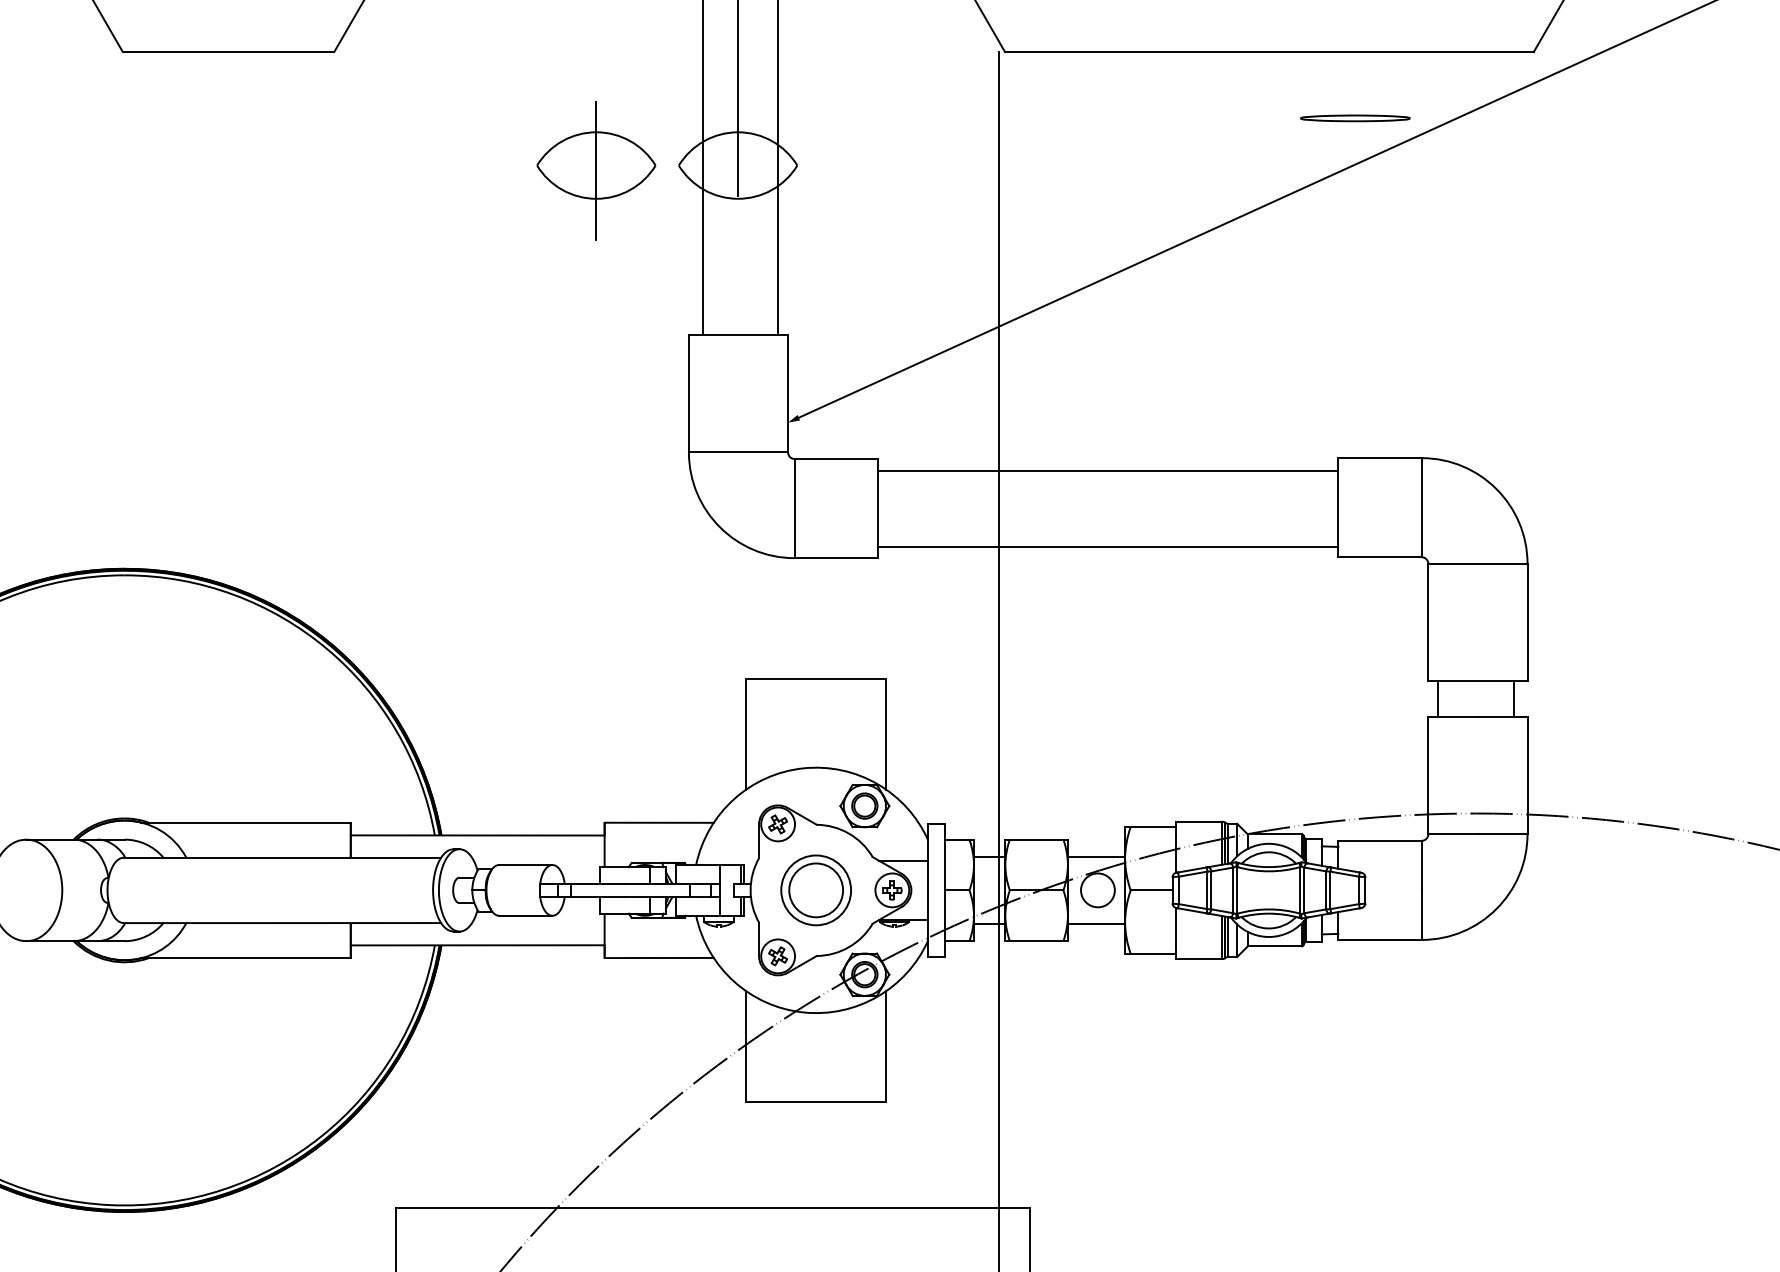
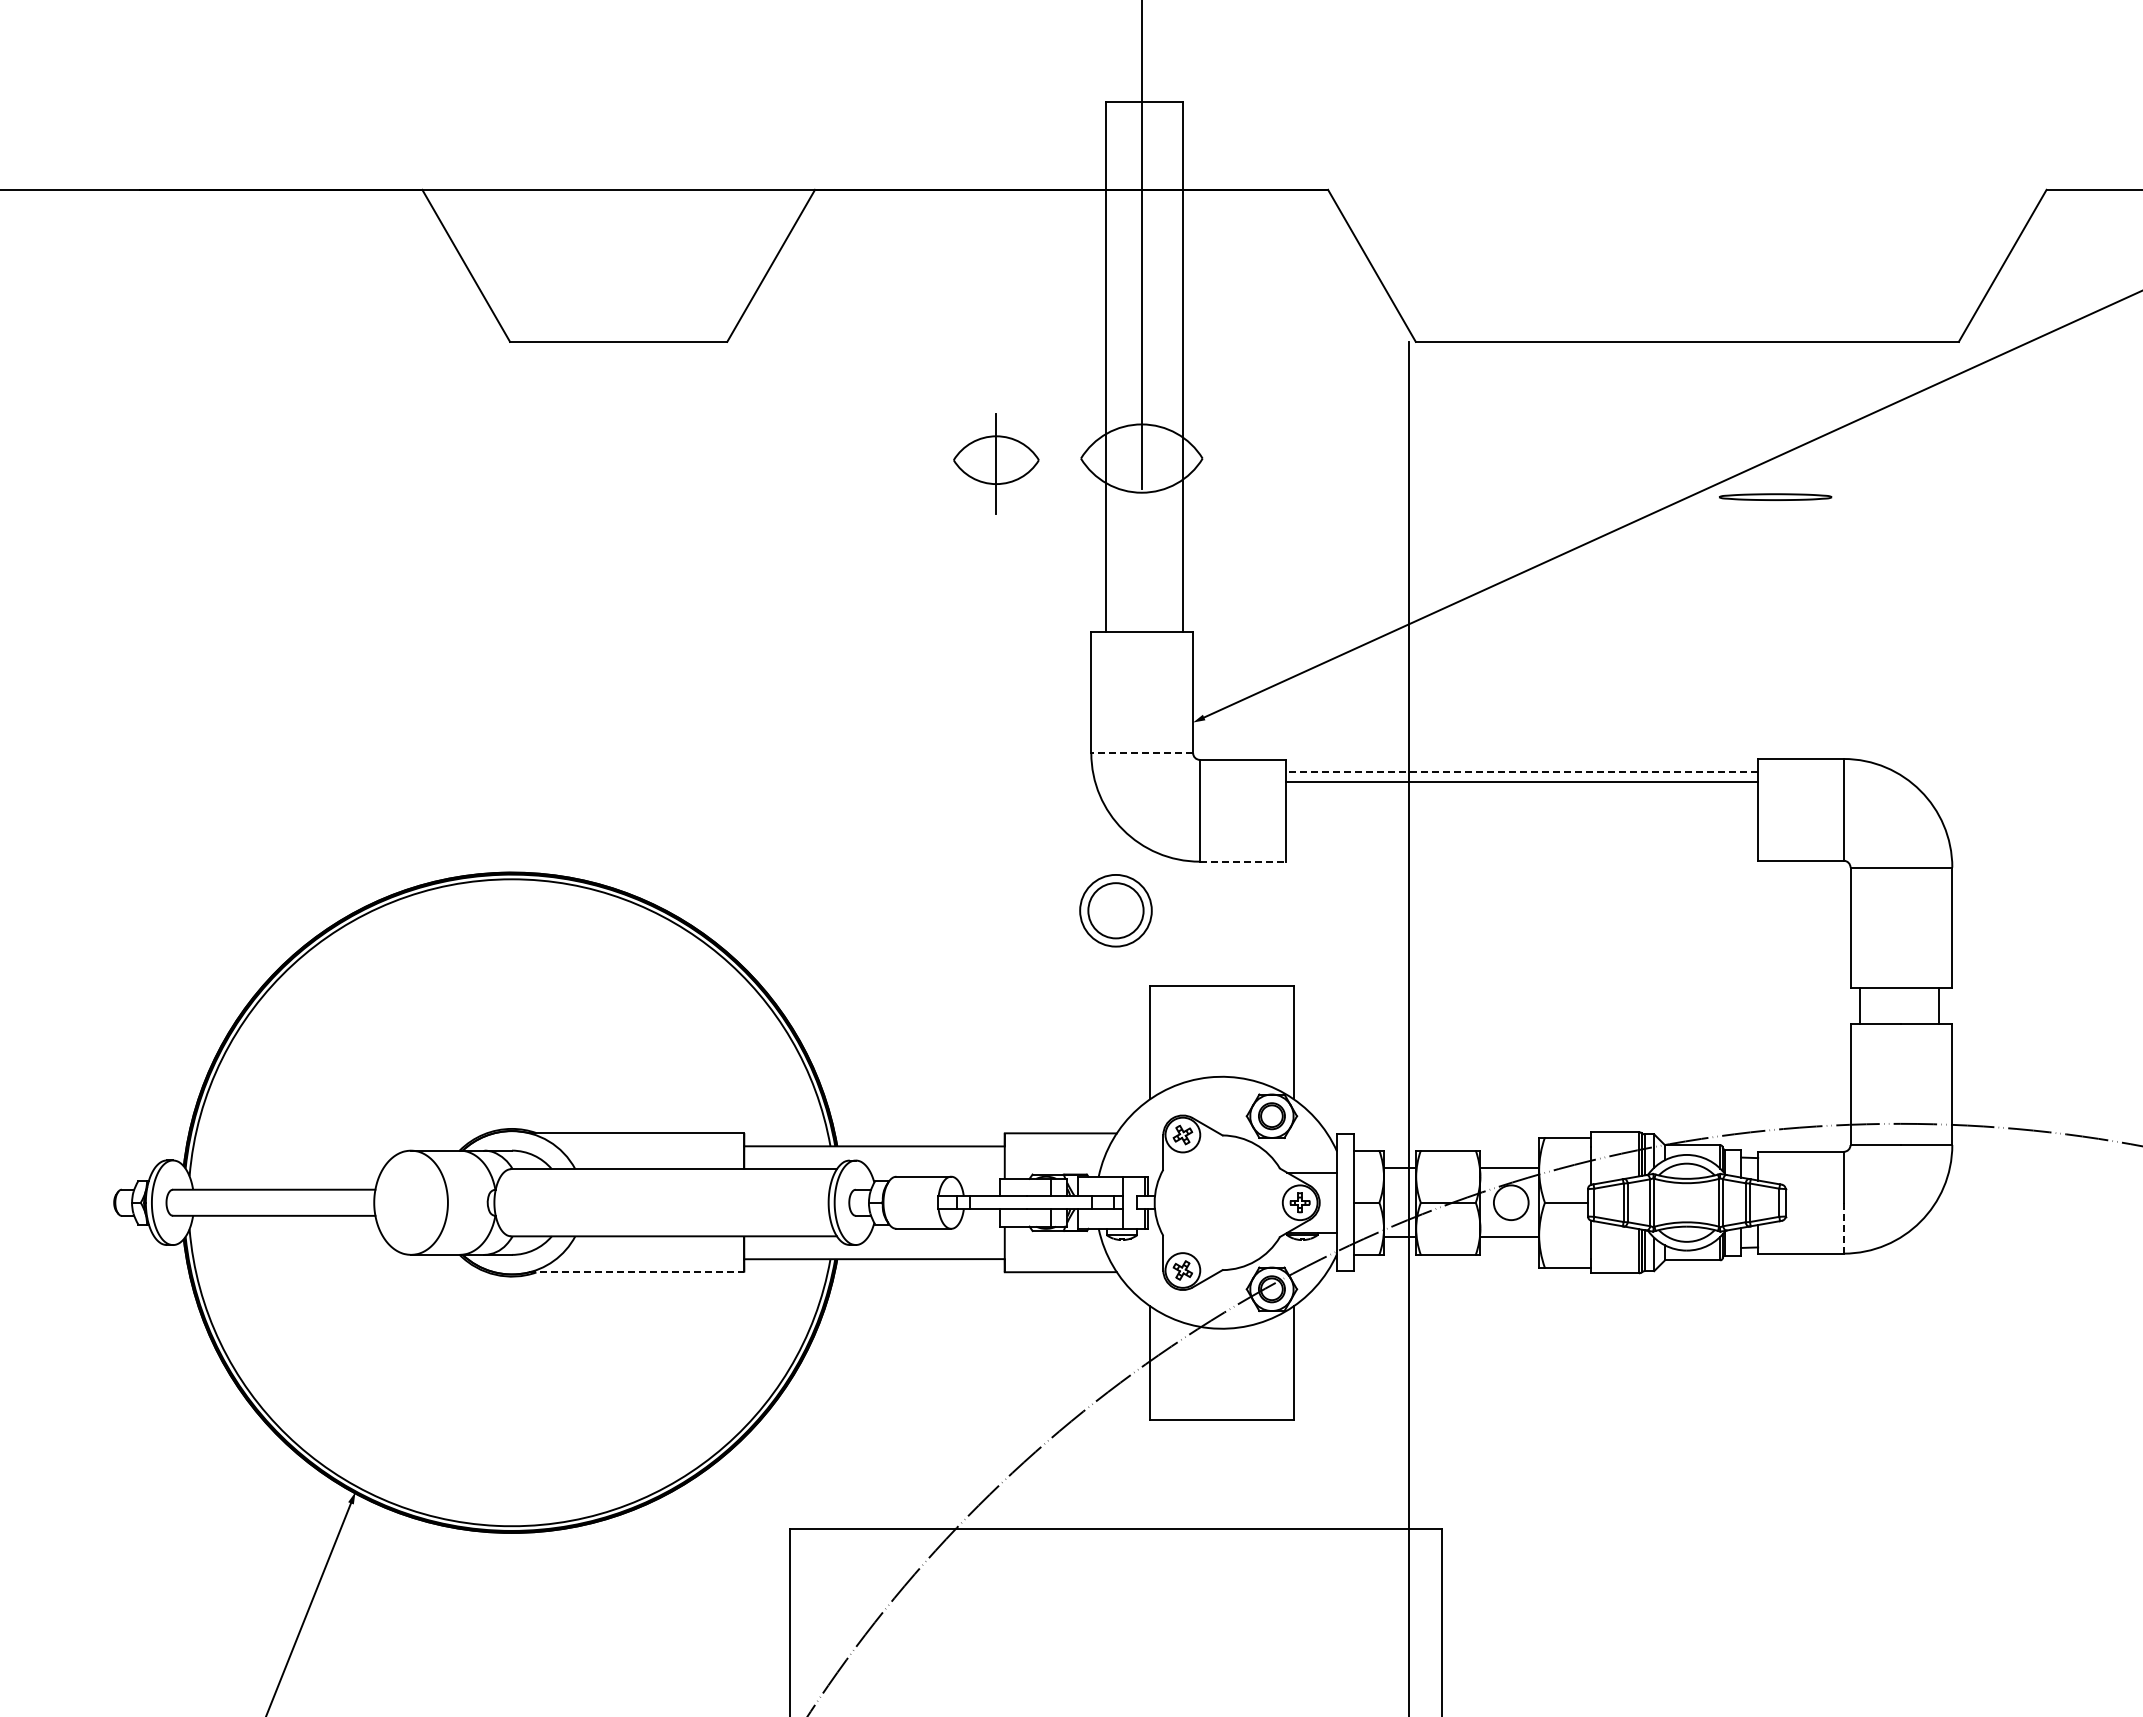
part: (1355, 117) -> (1775, 496), moved
part: (596, 170) -> (996, 463), size x0.7
line: (738, 452) -> (1142, 753), solid -> dashed
line: (1107, 470) -> (1521, 771), solid -> dashed
line: (1107, 546) -> (1521, 781), moved
line: (836, 557) -> (1242, 861), solid -> dashed
part: (815, 890) -> (1115, 910), moved
line: (1421, 915) -> (1843, 1228), solid -> dashed
line: (245, 958) -> (636, 1272), solid -> dashed

